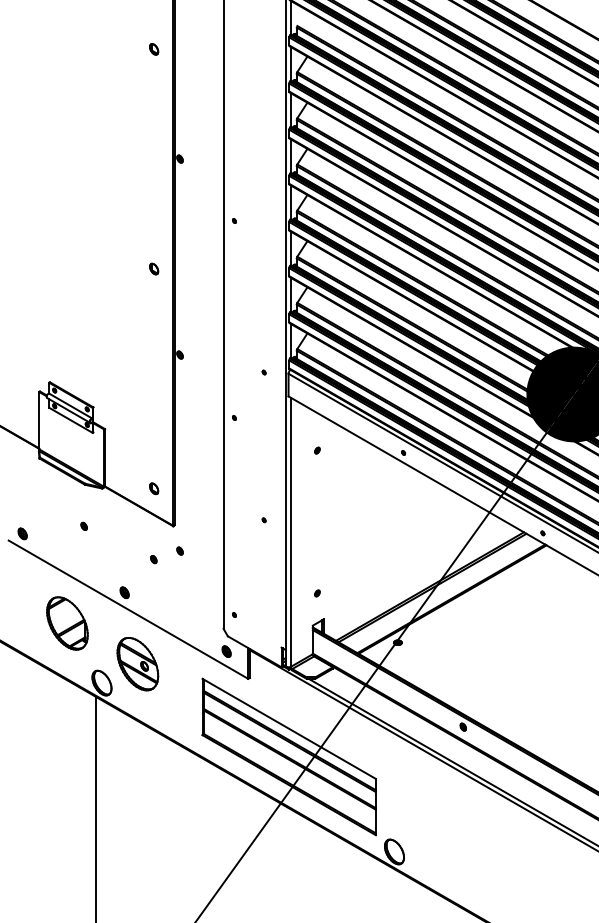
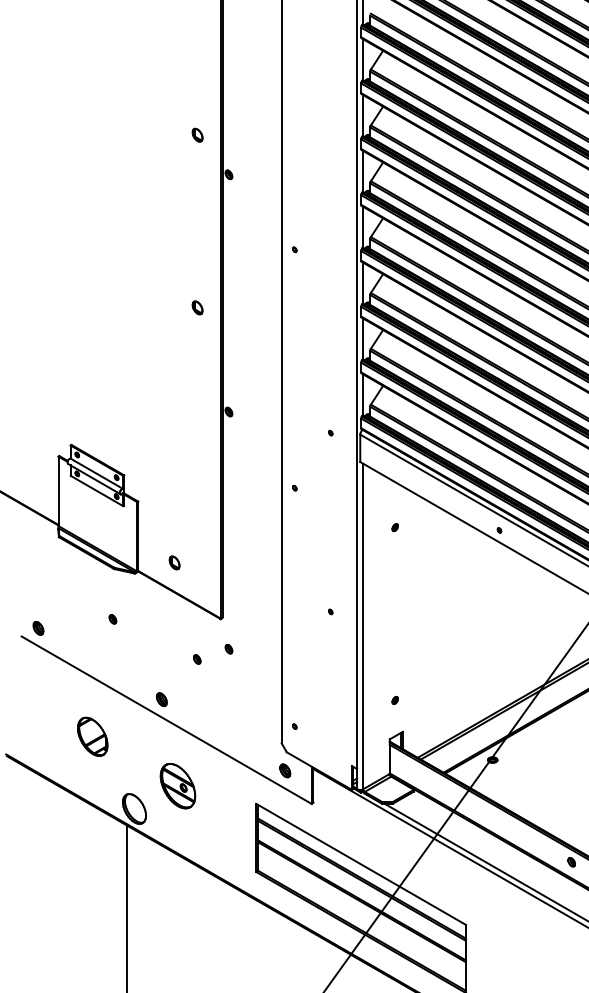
part: (154, 49) -> (198, 135), moved
part: (154, 488) -> (175, 562), moved
part: (67, 623) -> (92, 736), size x0.6
part: (137, 664) -> (177, 786), size x0.7

